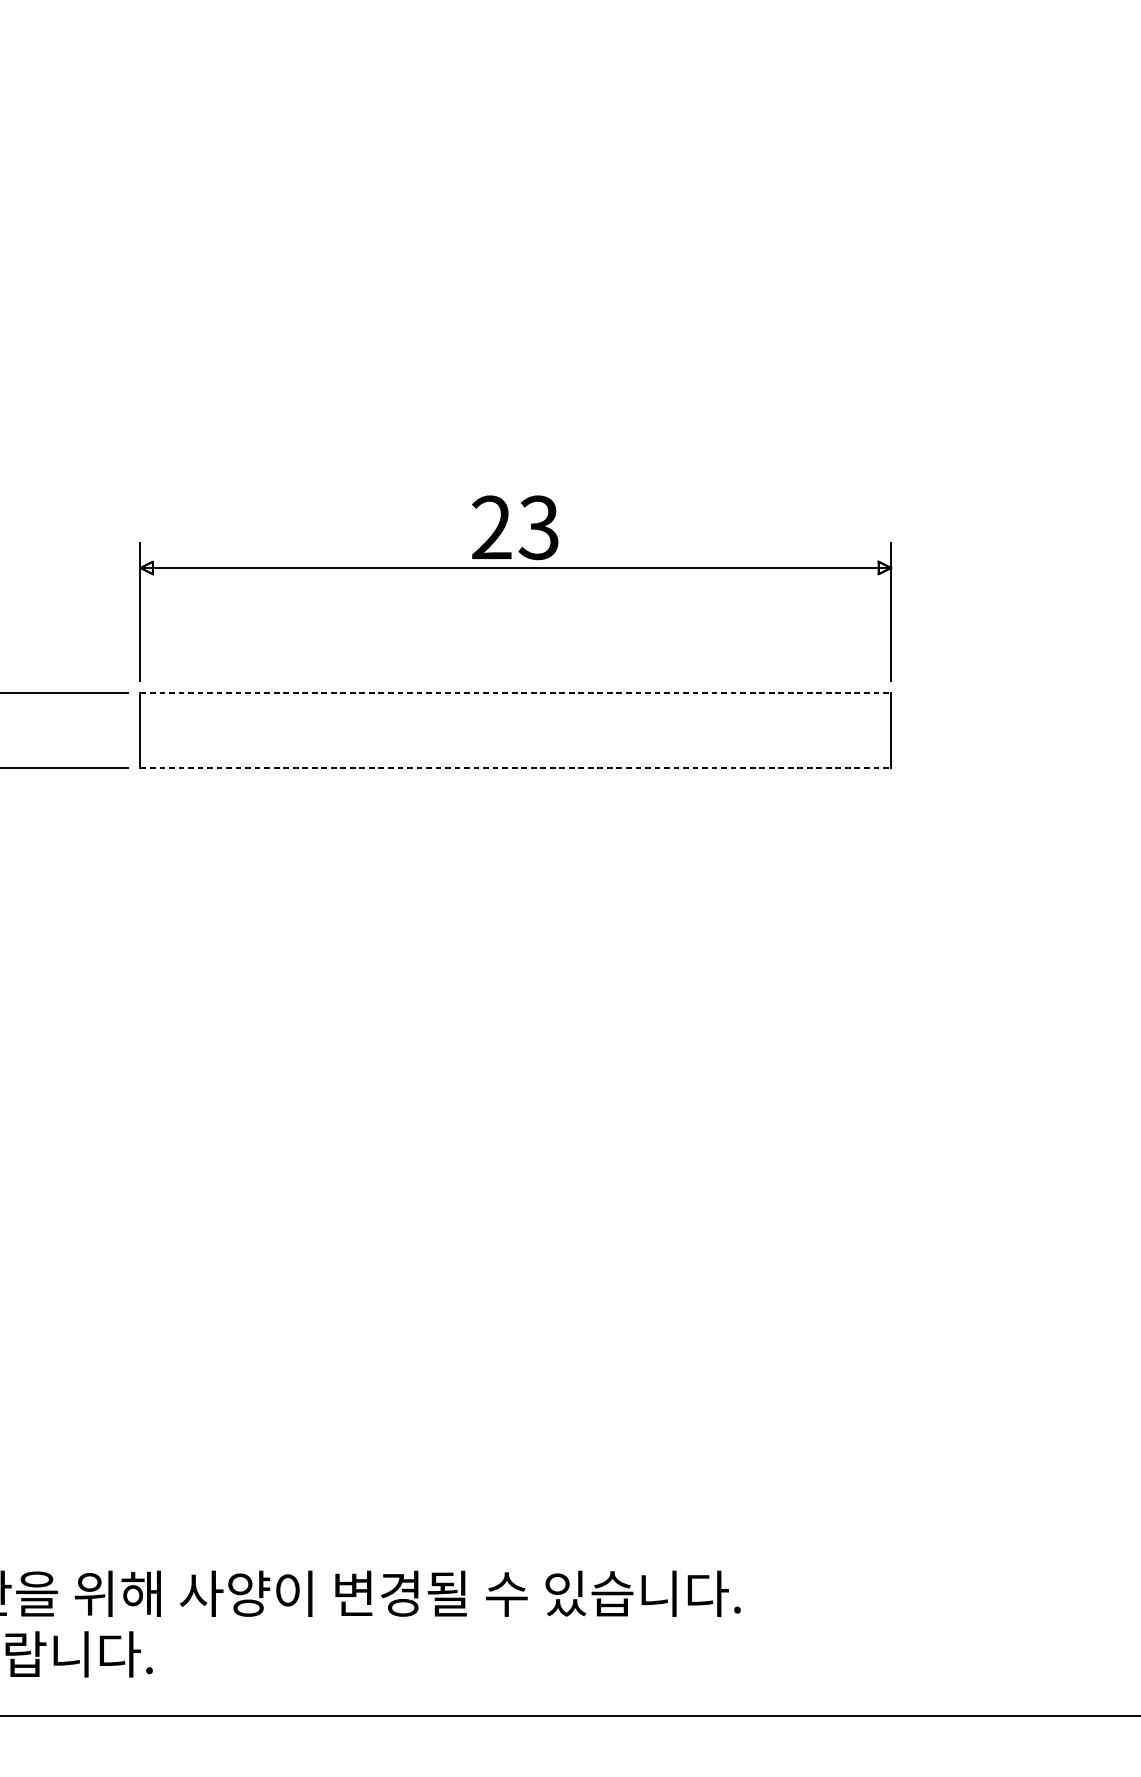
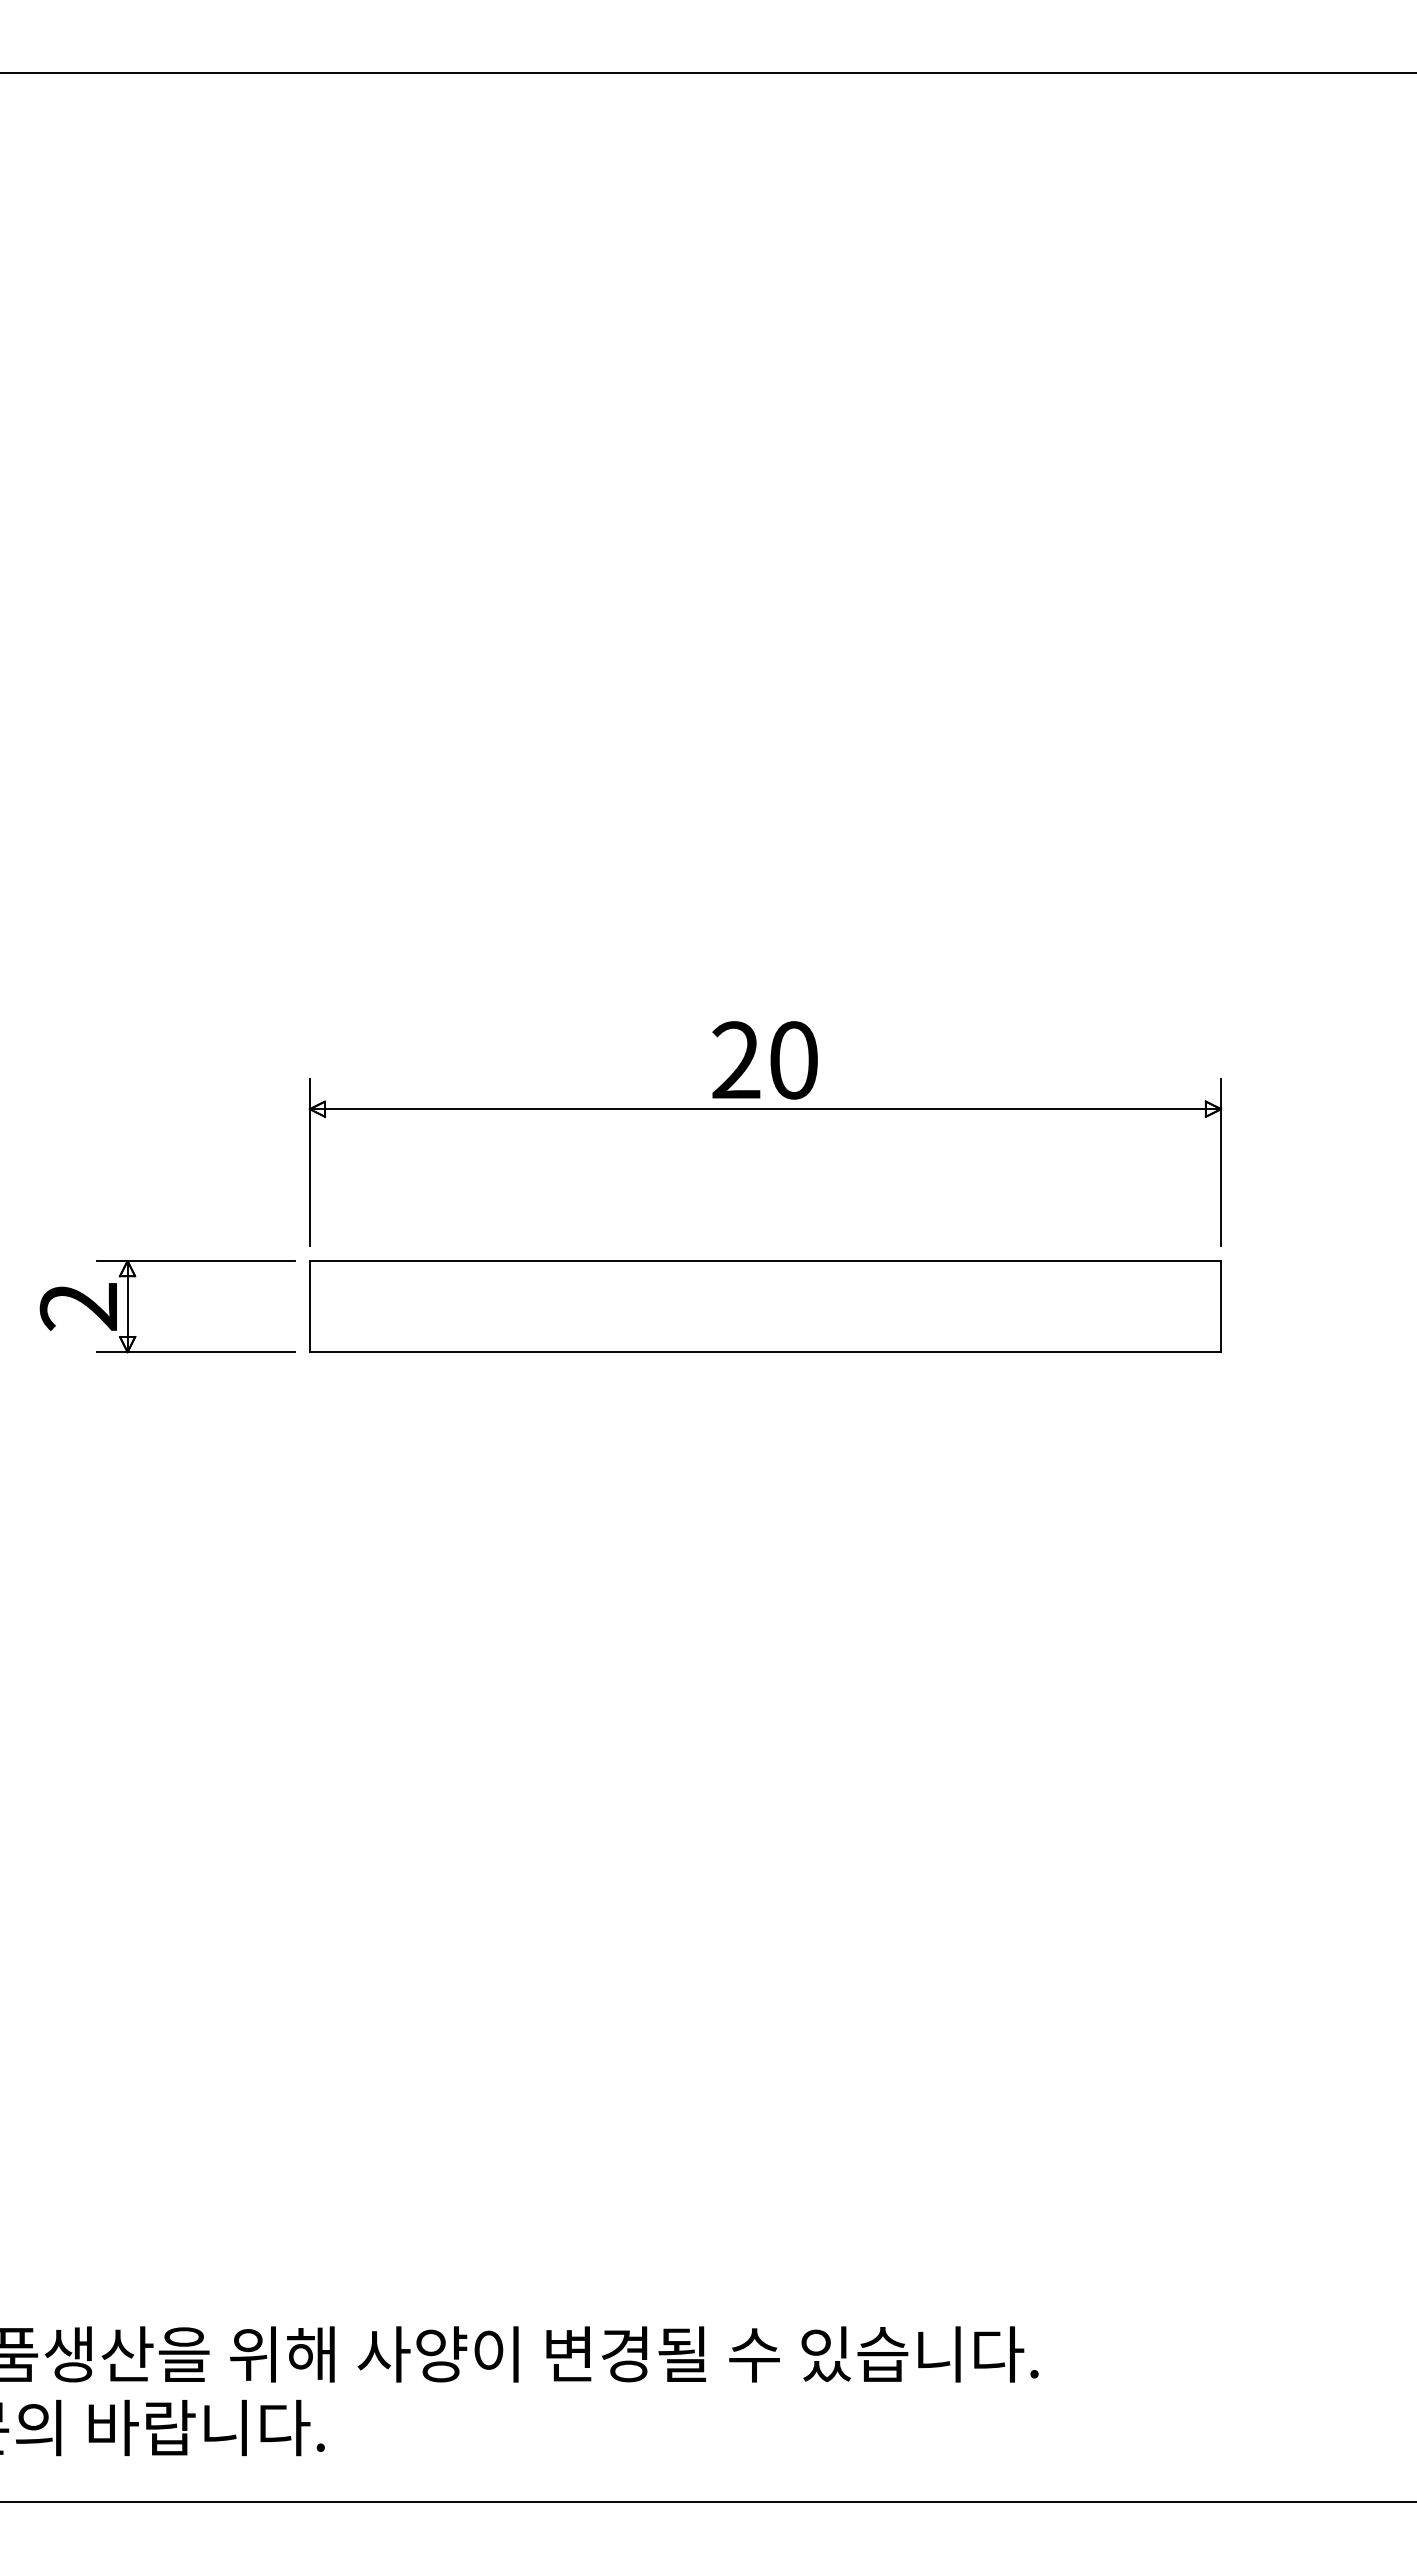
text: (538, 527) -> (792, 1060), 23 -> 20
line: (515, 693) -> (765, 1261), dashed -> solid
line: (515, 768) -> (765, 1352), dashed -> solid

